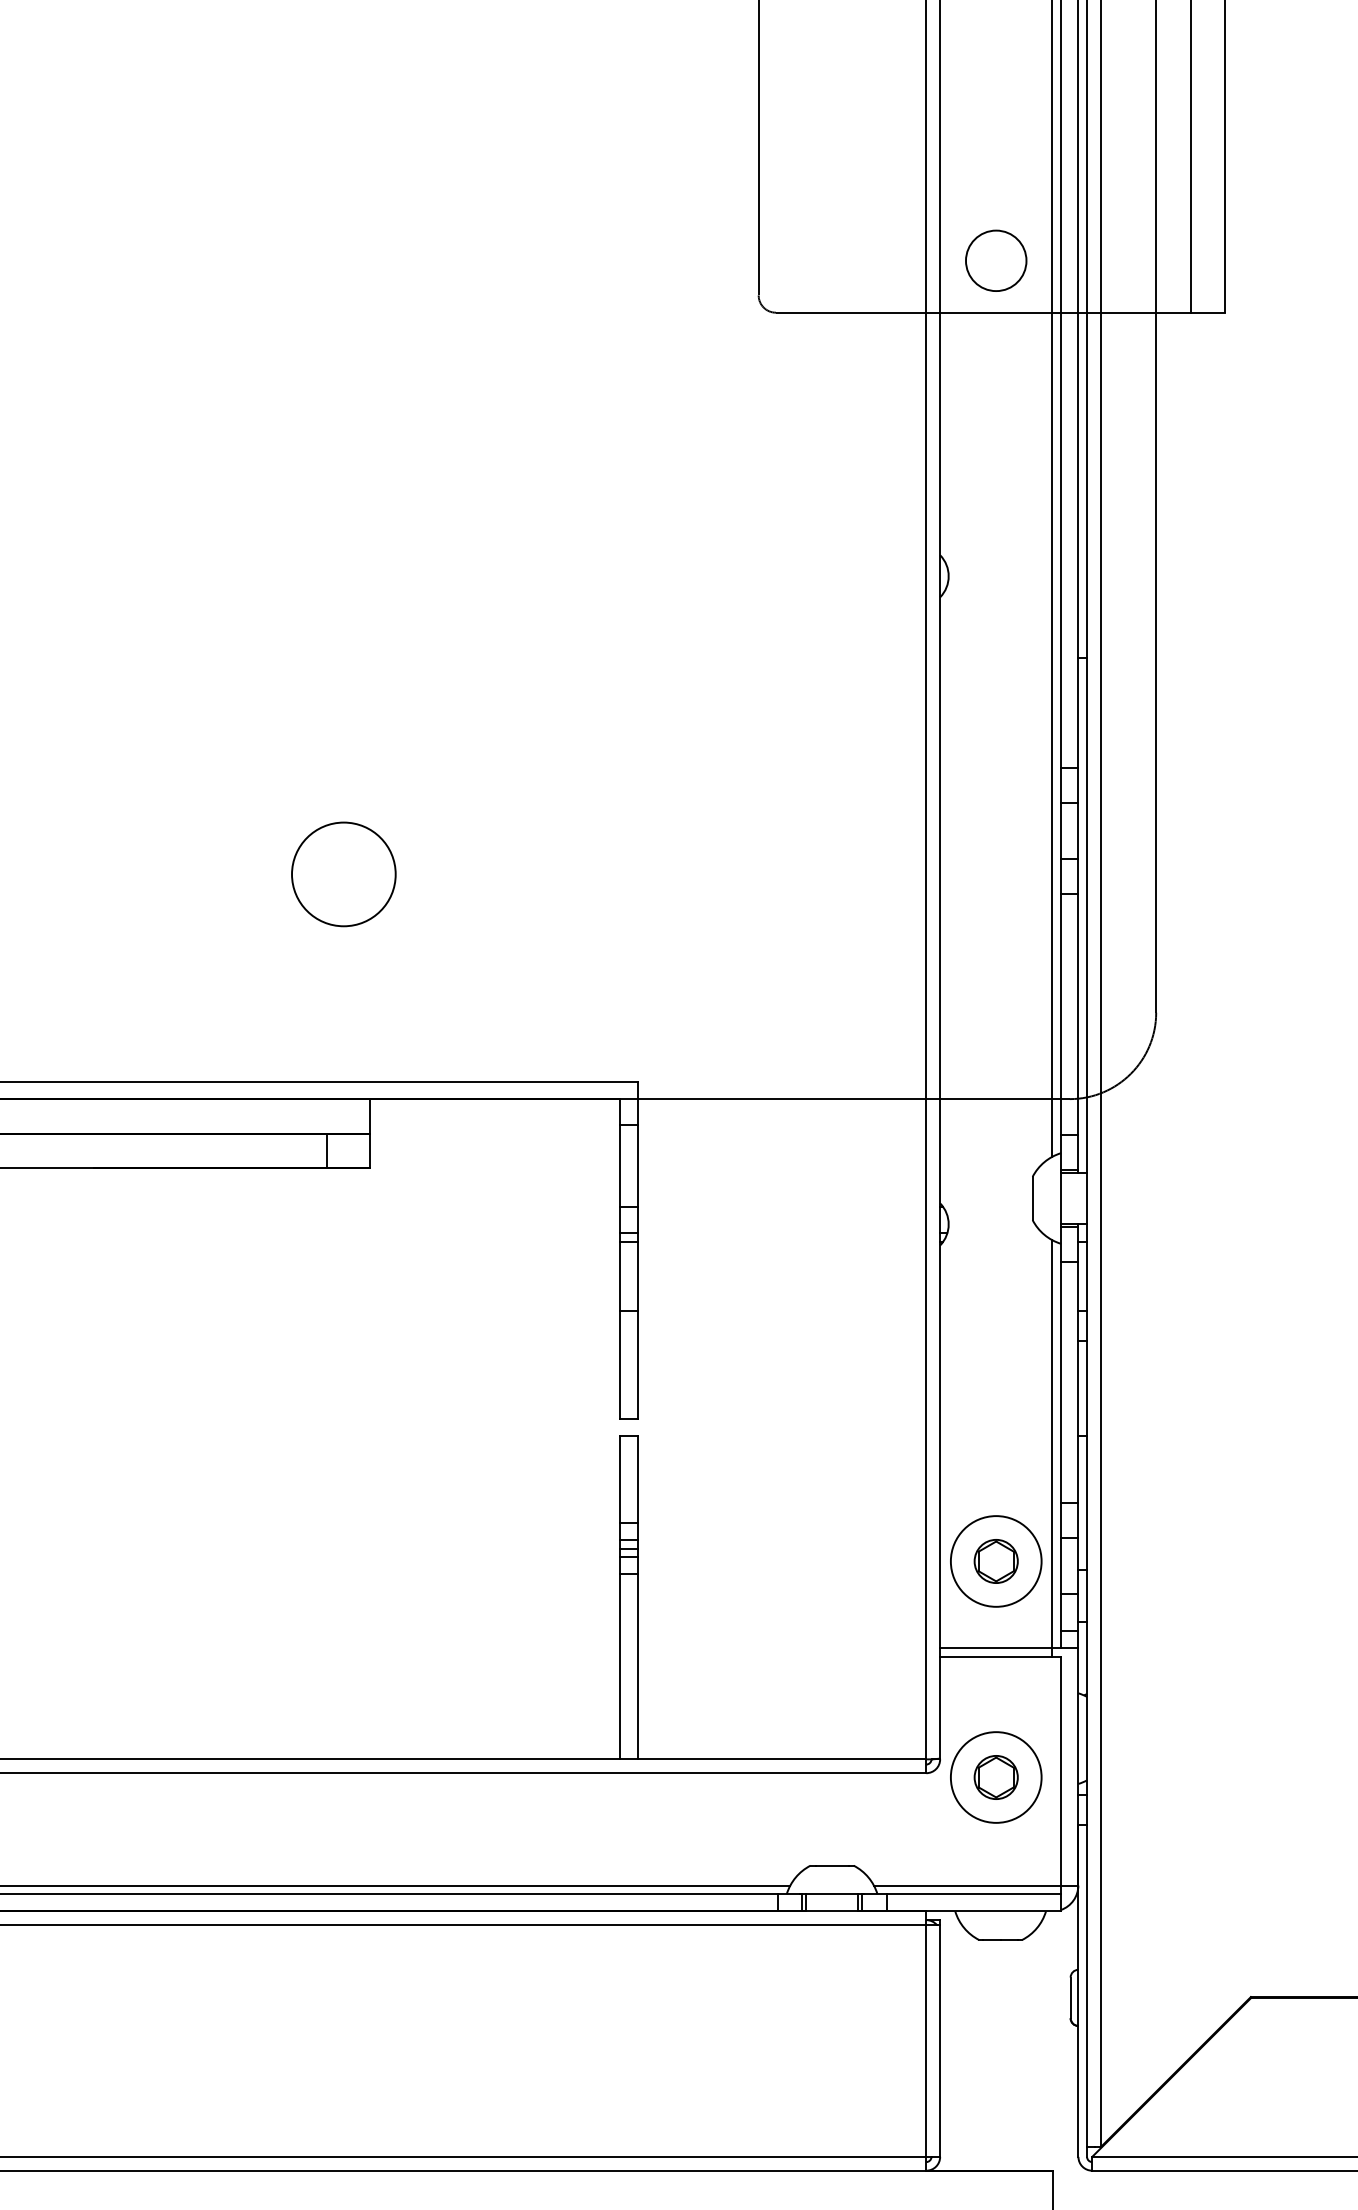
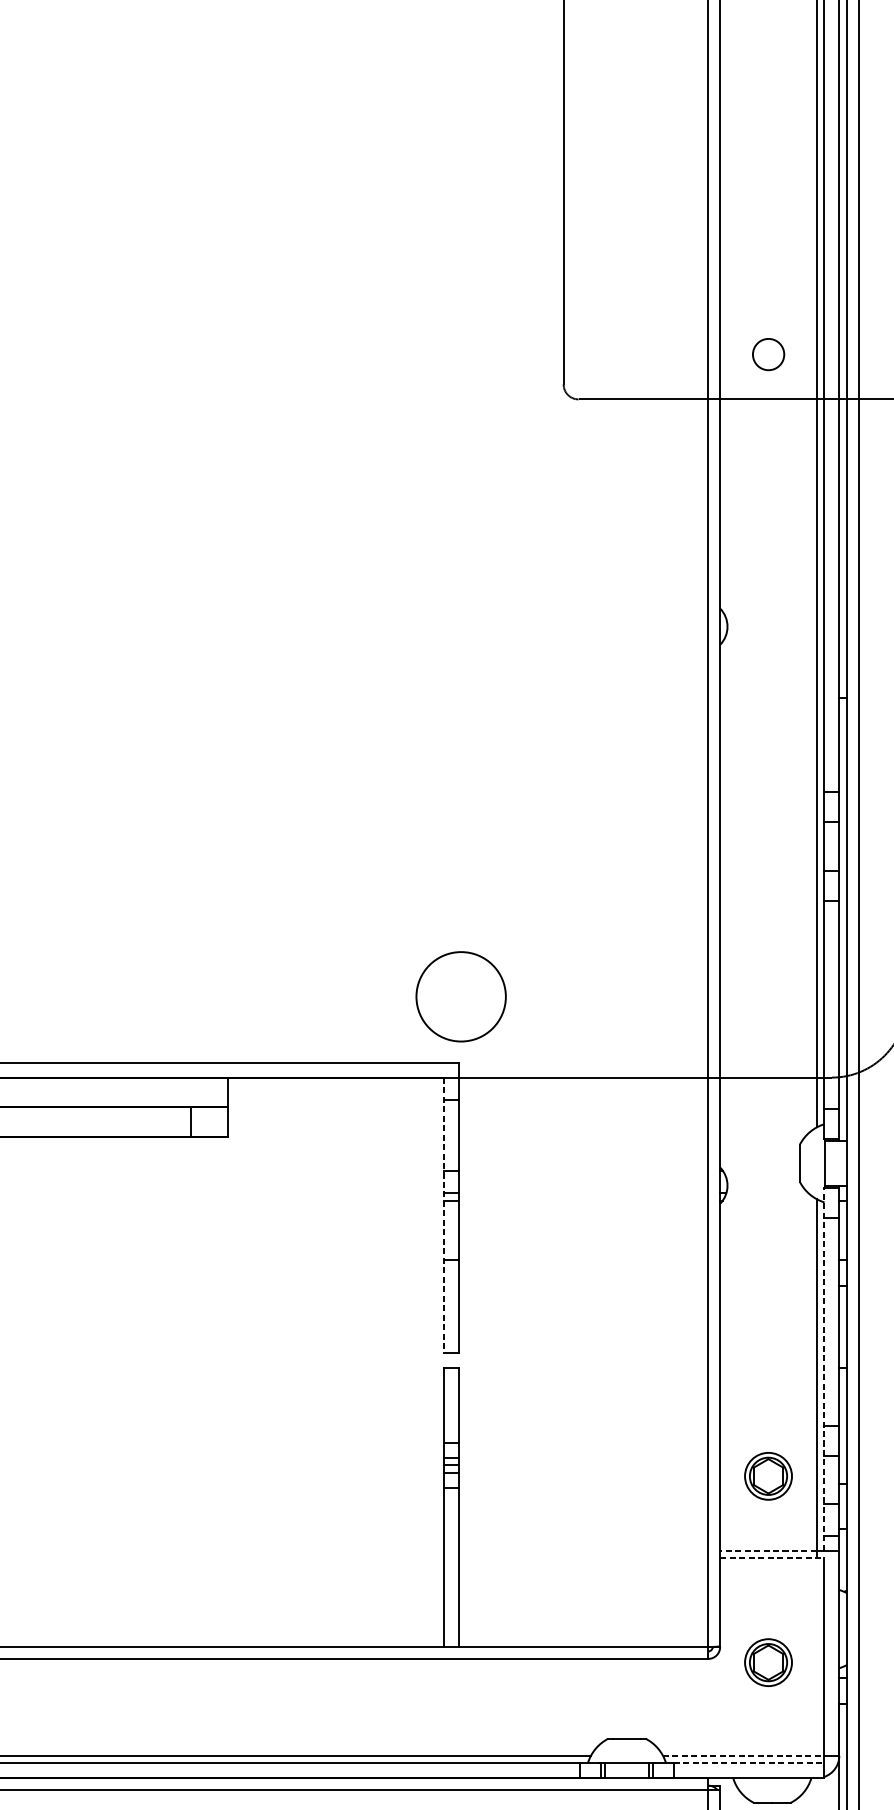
circle: (996, 260) -> (768, 354), size x0.6
circle: (343, 874) -> (460, 996), moved
line: (620, 1259) -> (444, 1215), solid -> dashed
line: (1061, 1437) -> (824, 1369), solid -> dashed
circle: (995, 1561) -> (767, 1476), size x0.6
line: (995, 1647) -> (767, 1550), solid -> dashed
line: (1001, 1656) -> (773, 1558), solid -> dashed
circle: (995, 1777) -> (767, 1662), size x0.6
line: (967, 1885) -> (743, 1755), solid -> dashed
line: (974, 1894) -> (749, 1763), solid -> dashed

